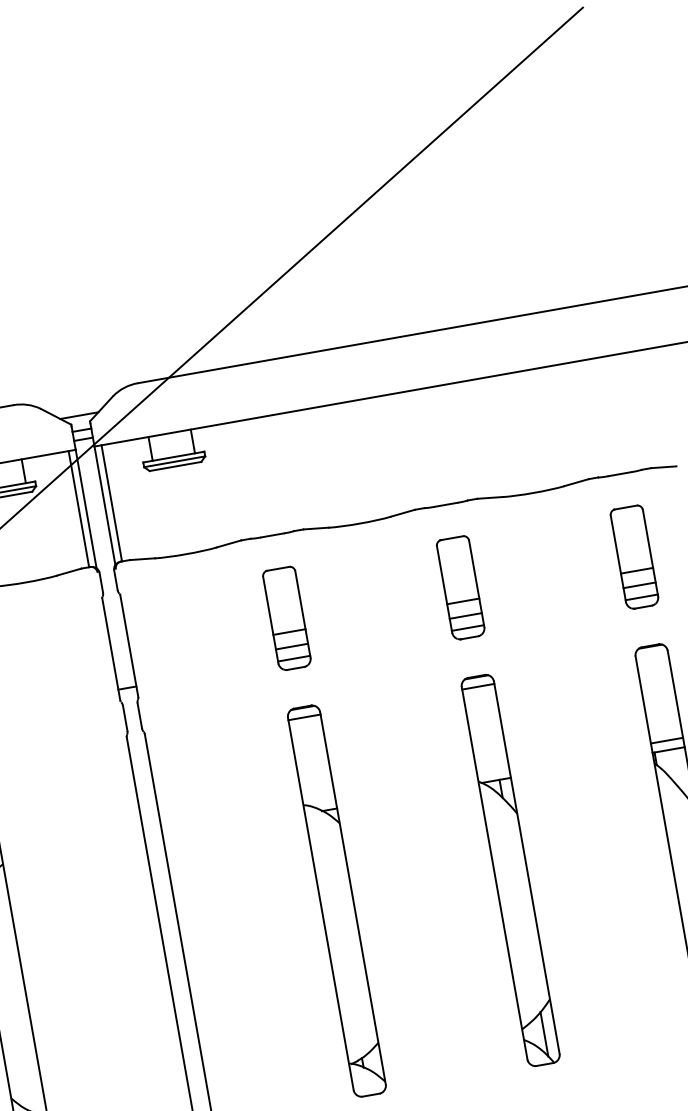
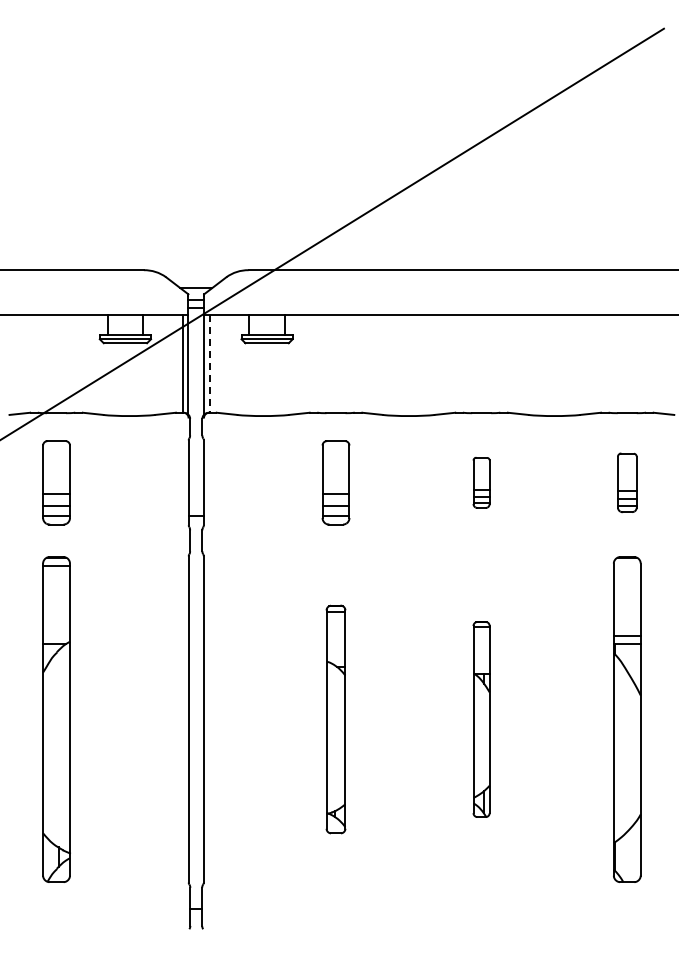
line: (112, 503) -> (210, 364), solid -> dashed
part: (634, 556) -> (627, 482), size x0.7
part: (460, 587) -> (481, 482), size x0.6
part: (510, 870) -> (481, 719), size x0.6
part: (336, 901) -> (335, 719), size x0.7

